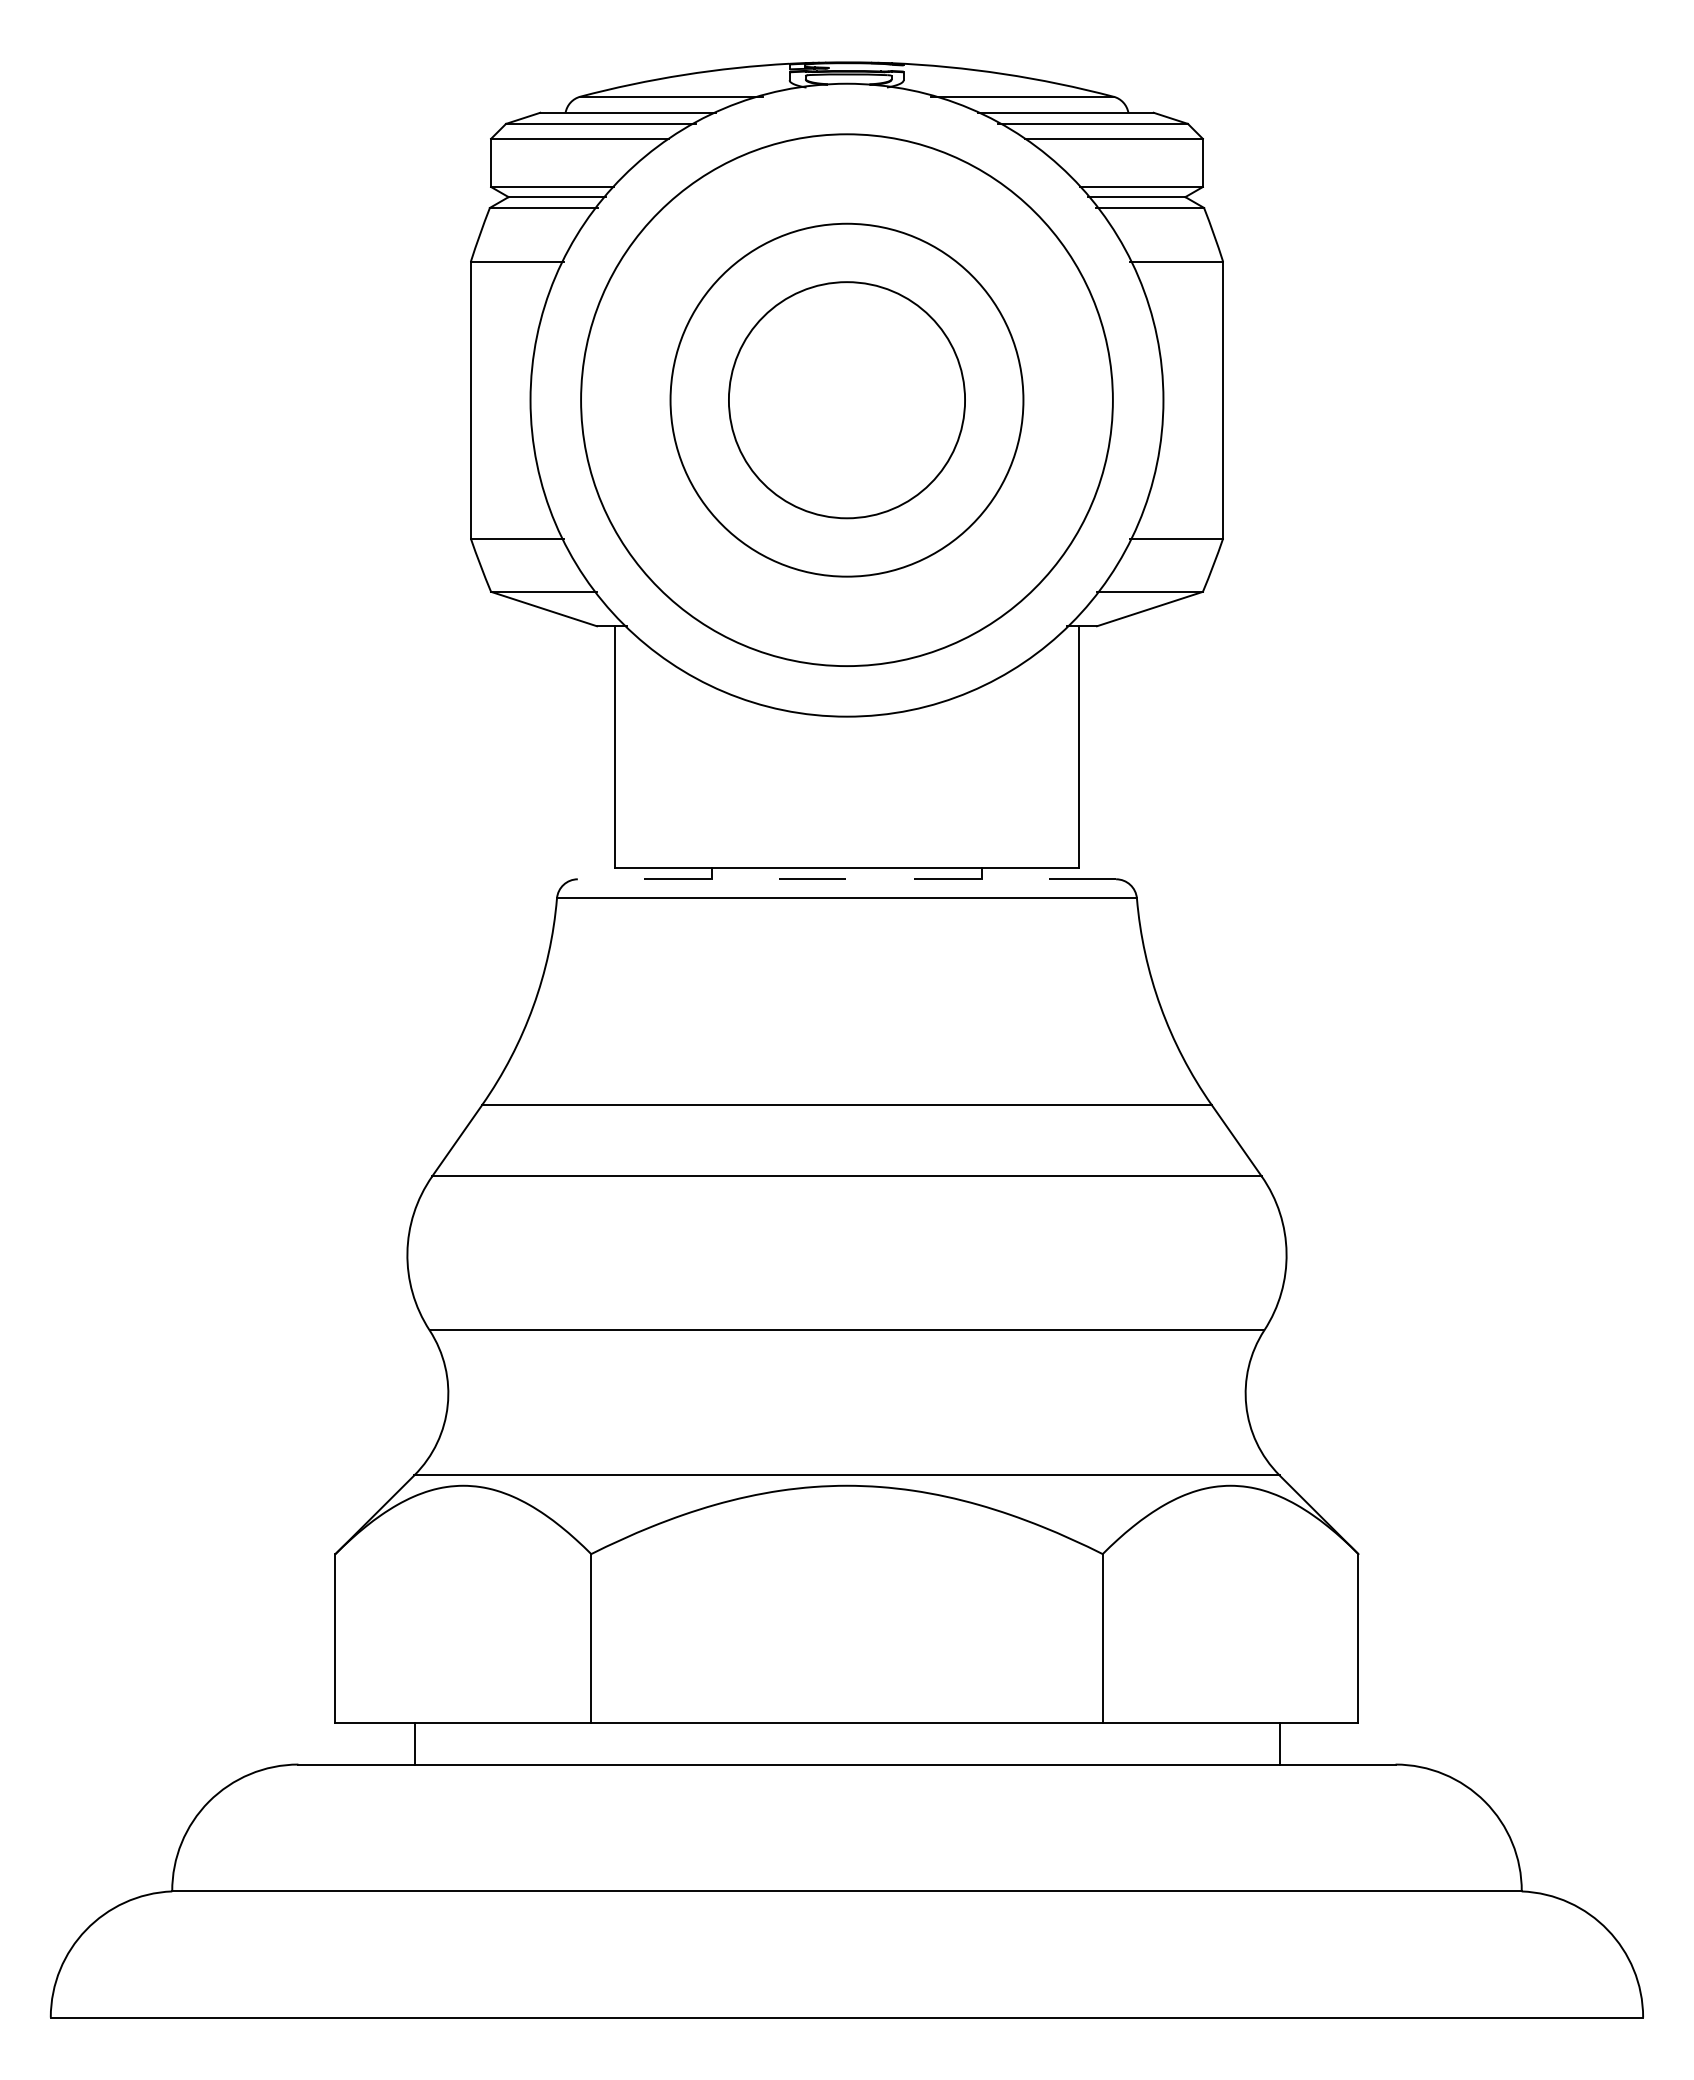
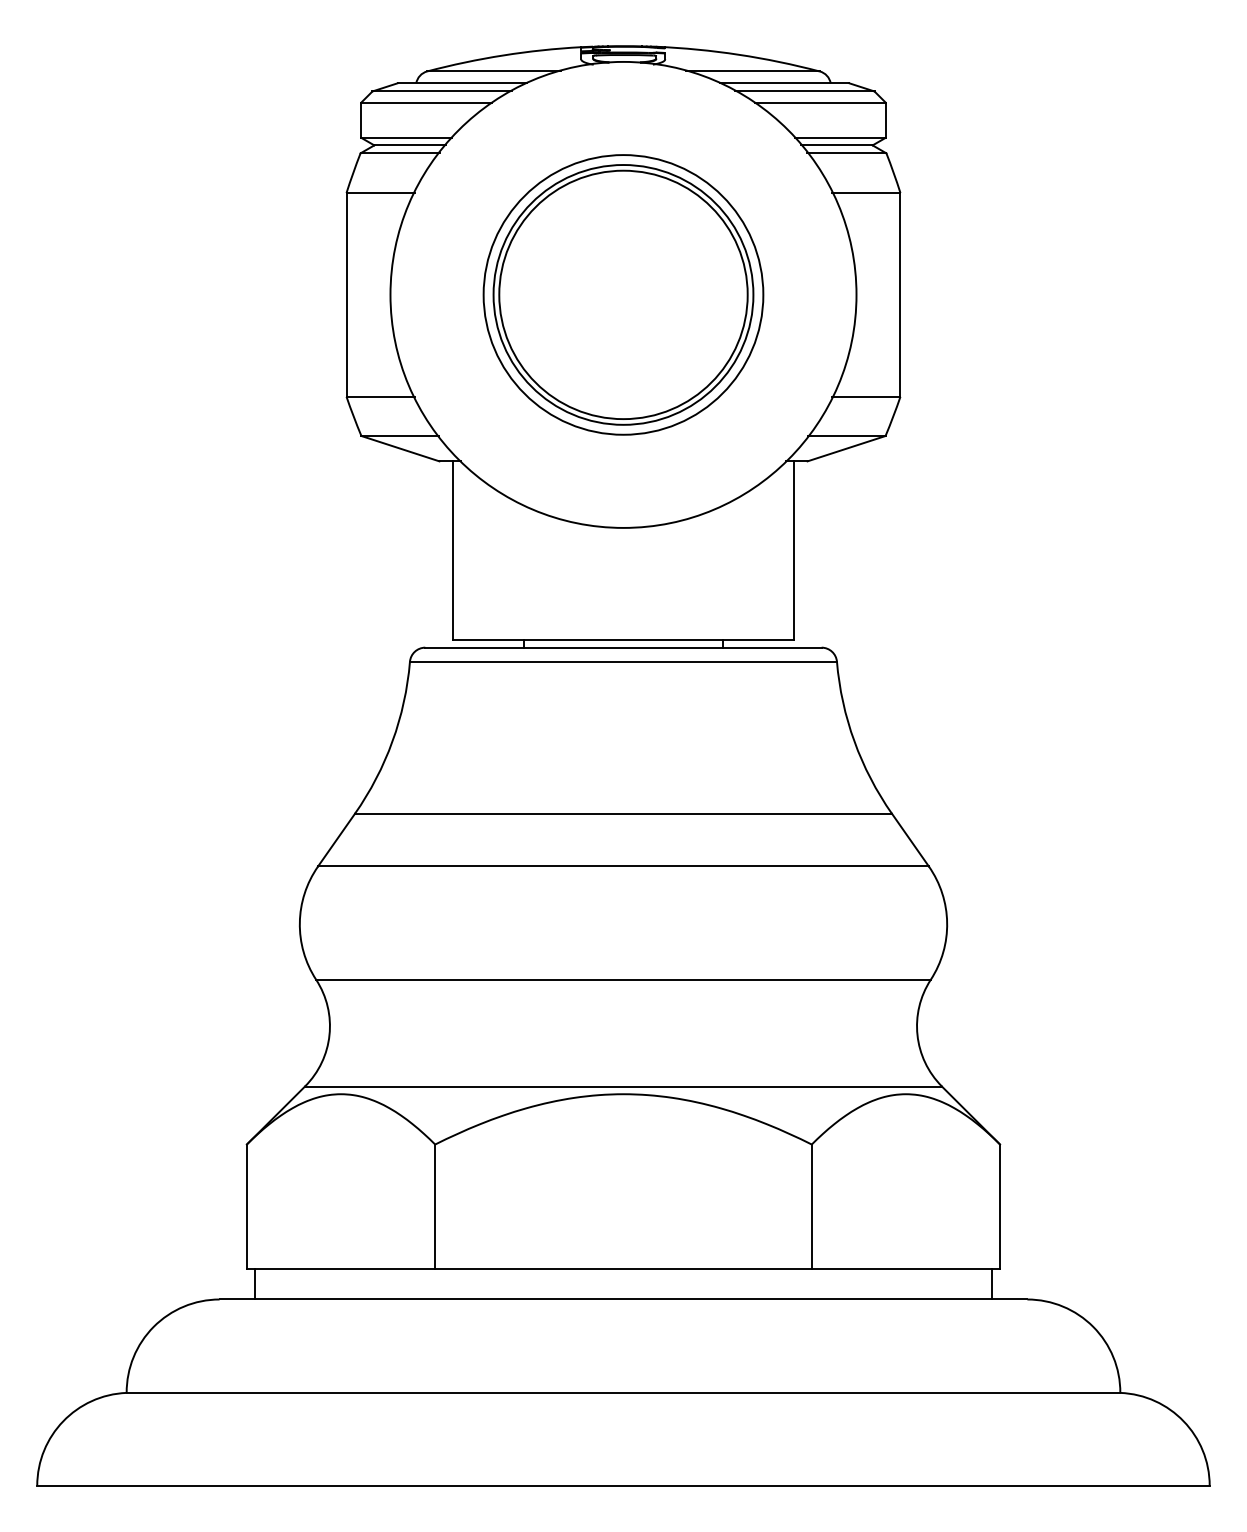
circle: (846, 399) -> (623, 294), size x1.43
circle: (846, 400) -> (623, 295), size x0.71
line: (846, 879) -> (623, 647), dashed -> solid
line: (415, 1743) -> (255, 1283), moved
line: (1279, 1743) -> (991, 1283), moved

